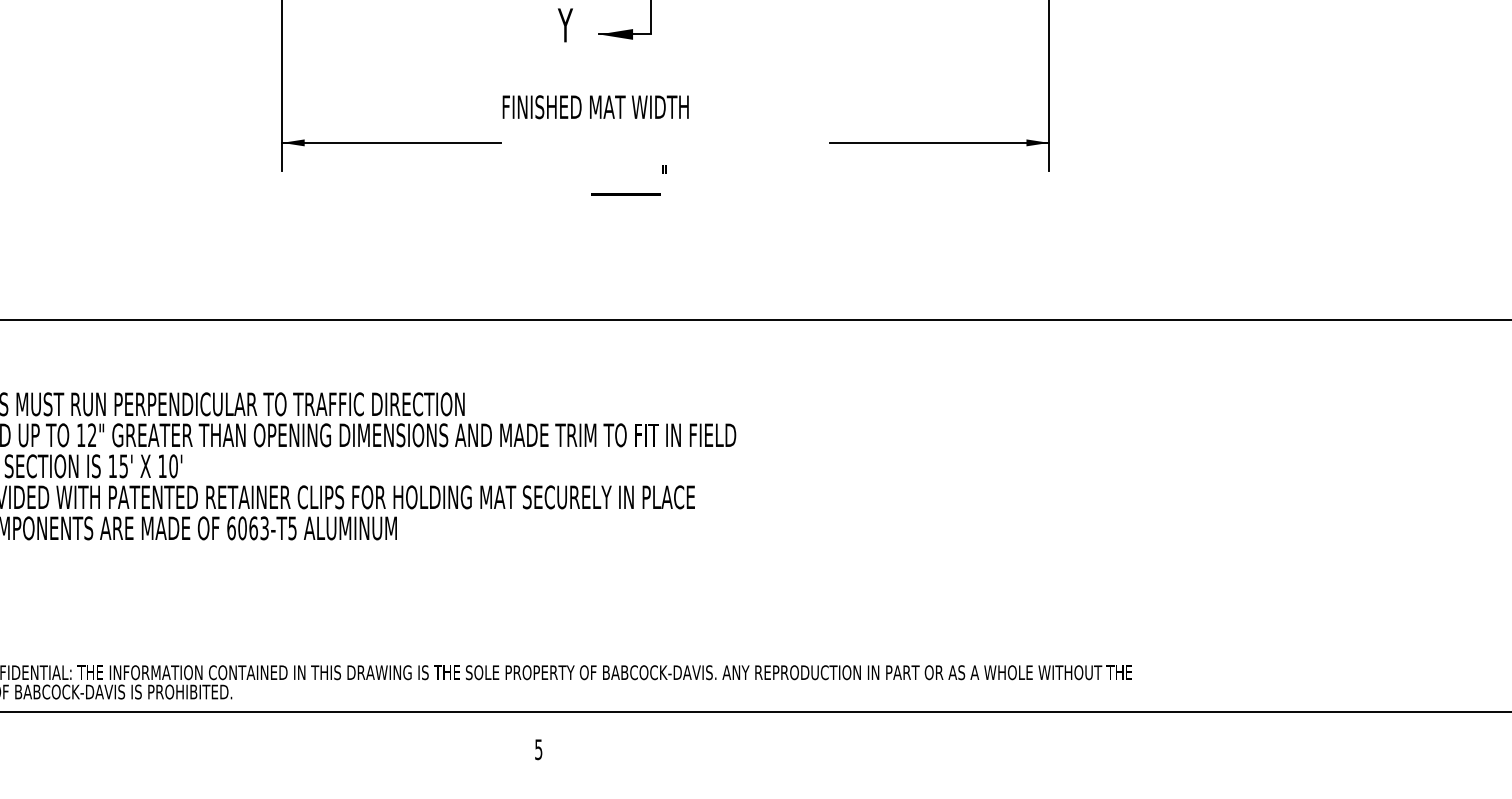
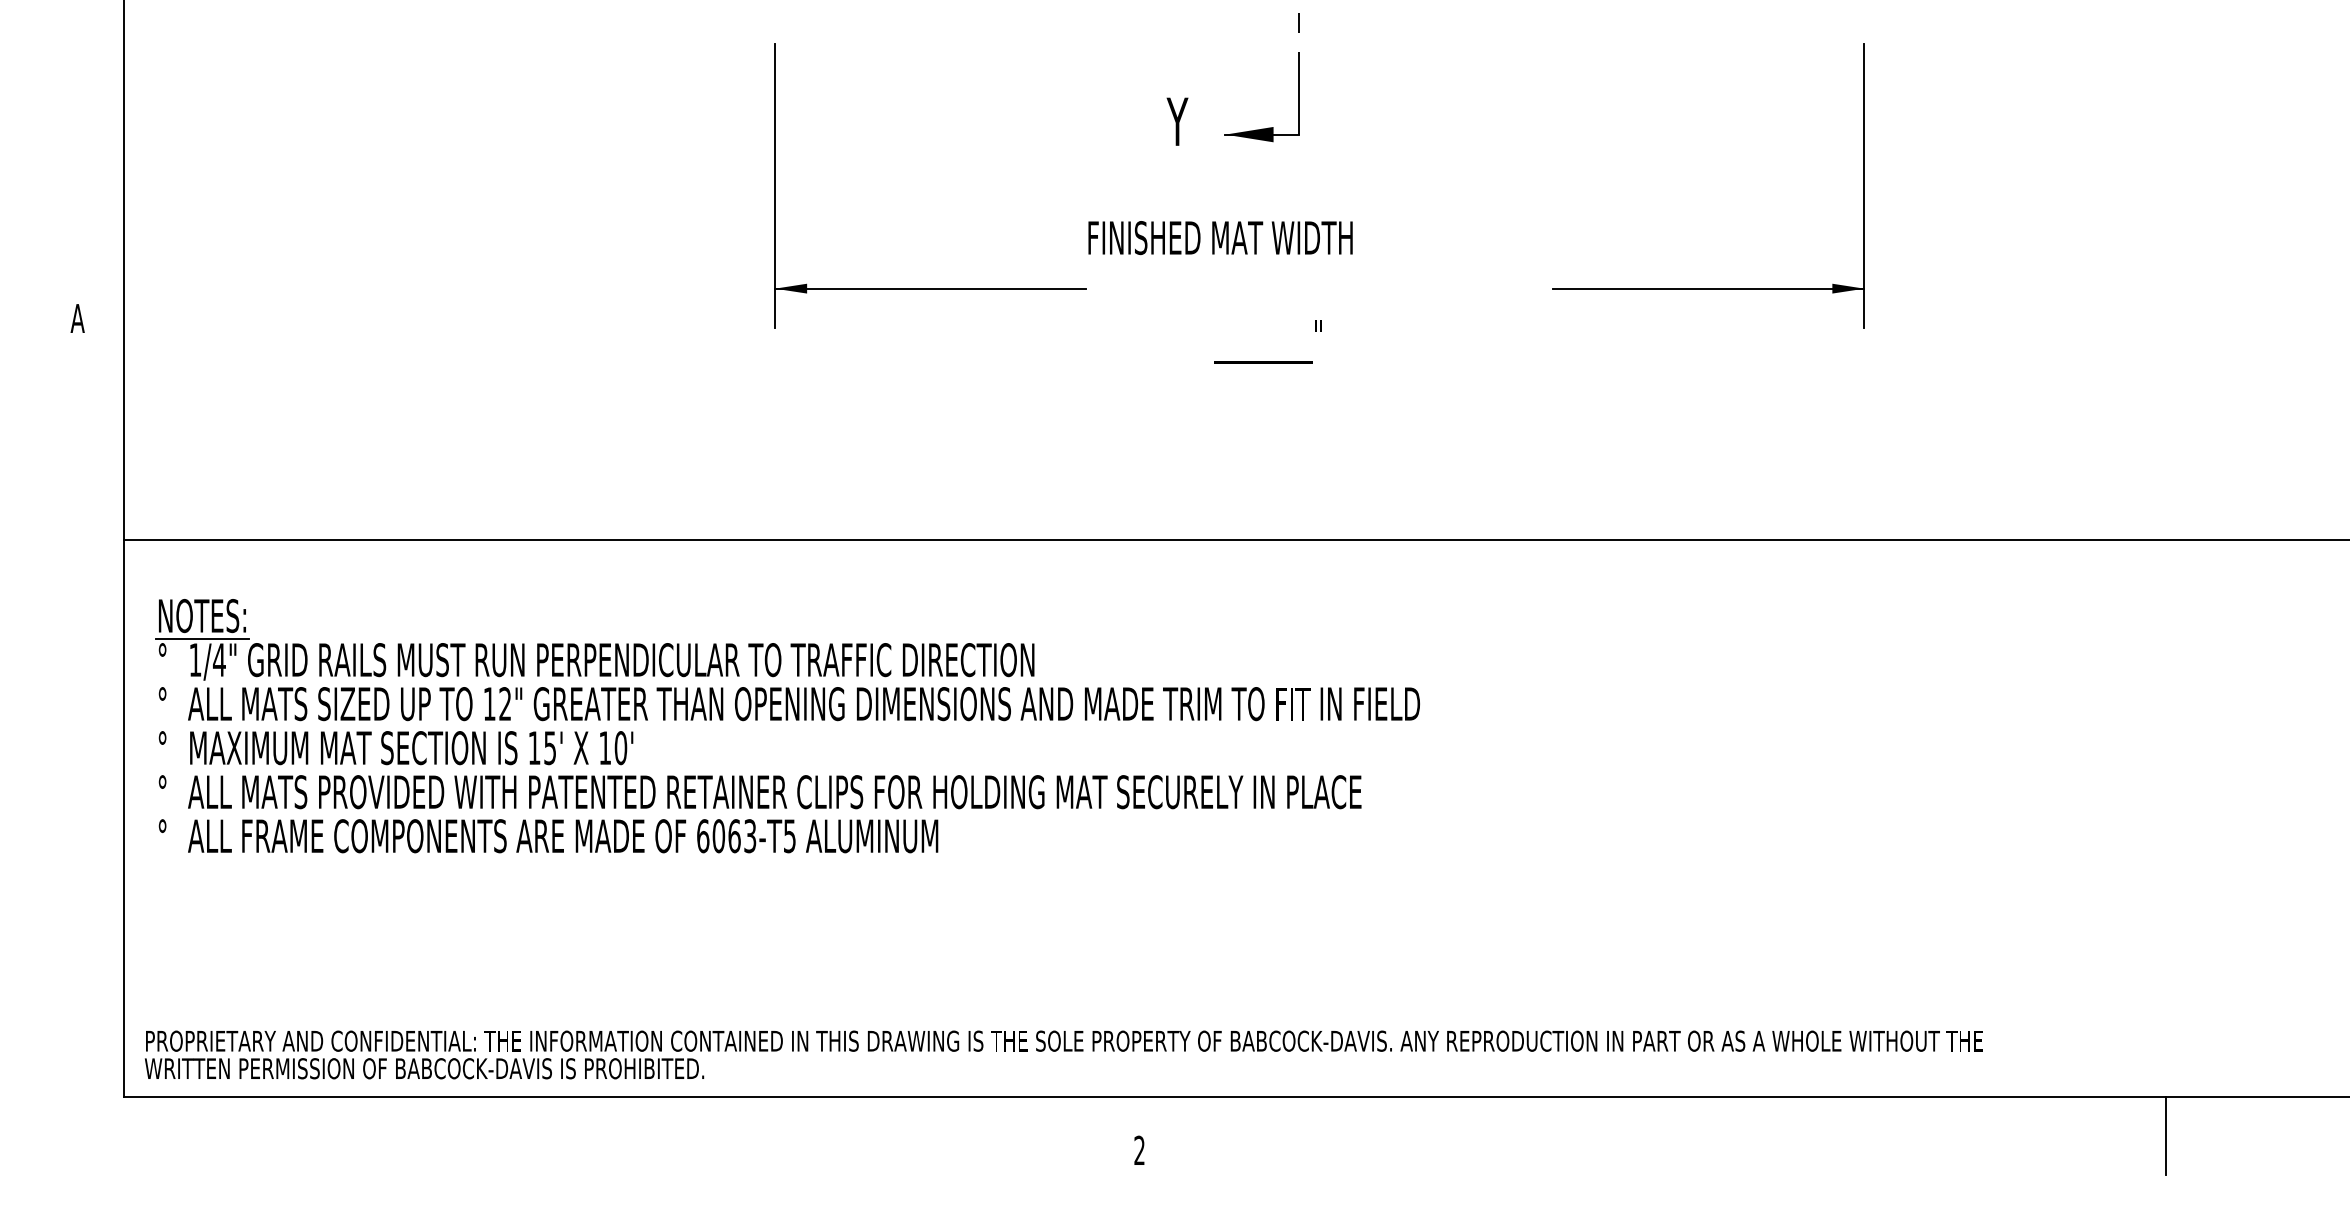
line: (1260, 739) -> (2165, 1135), added
text: (538, 749) -> (1139, 1150), 5 -> 2

